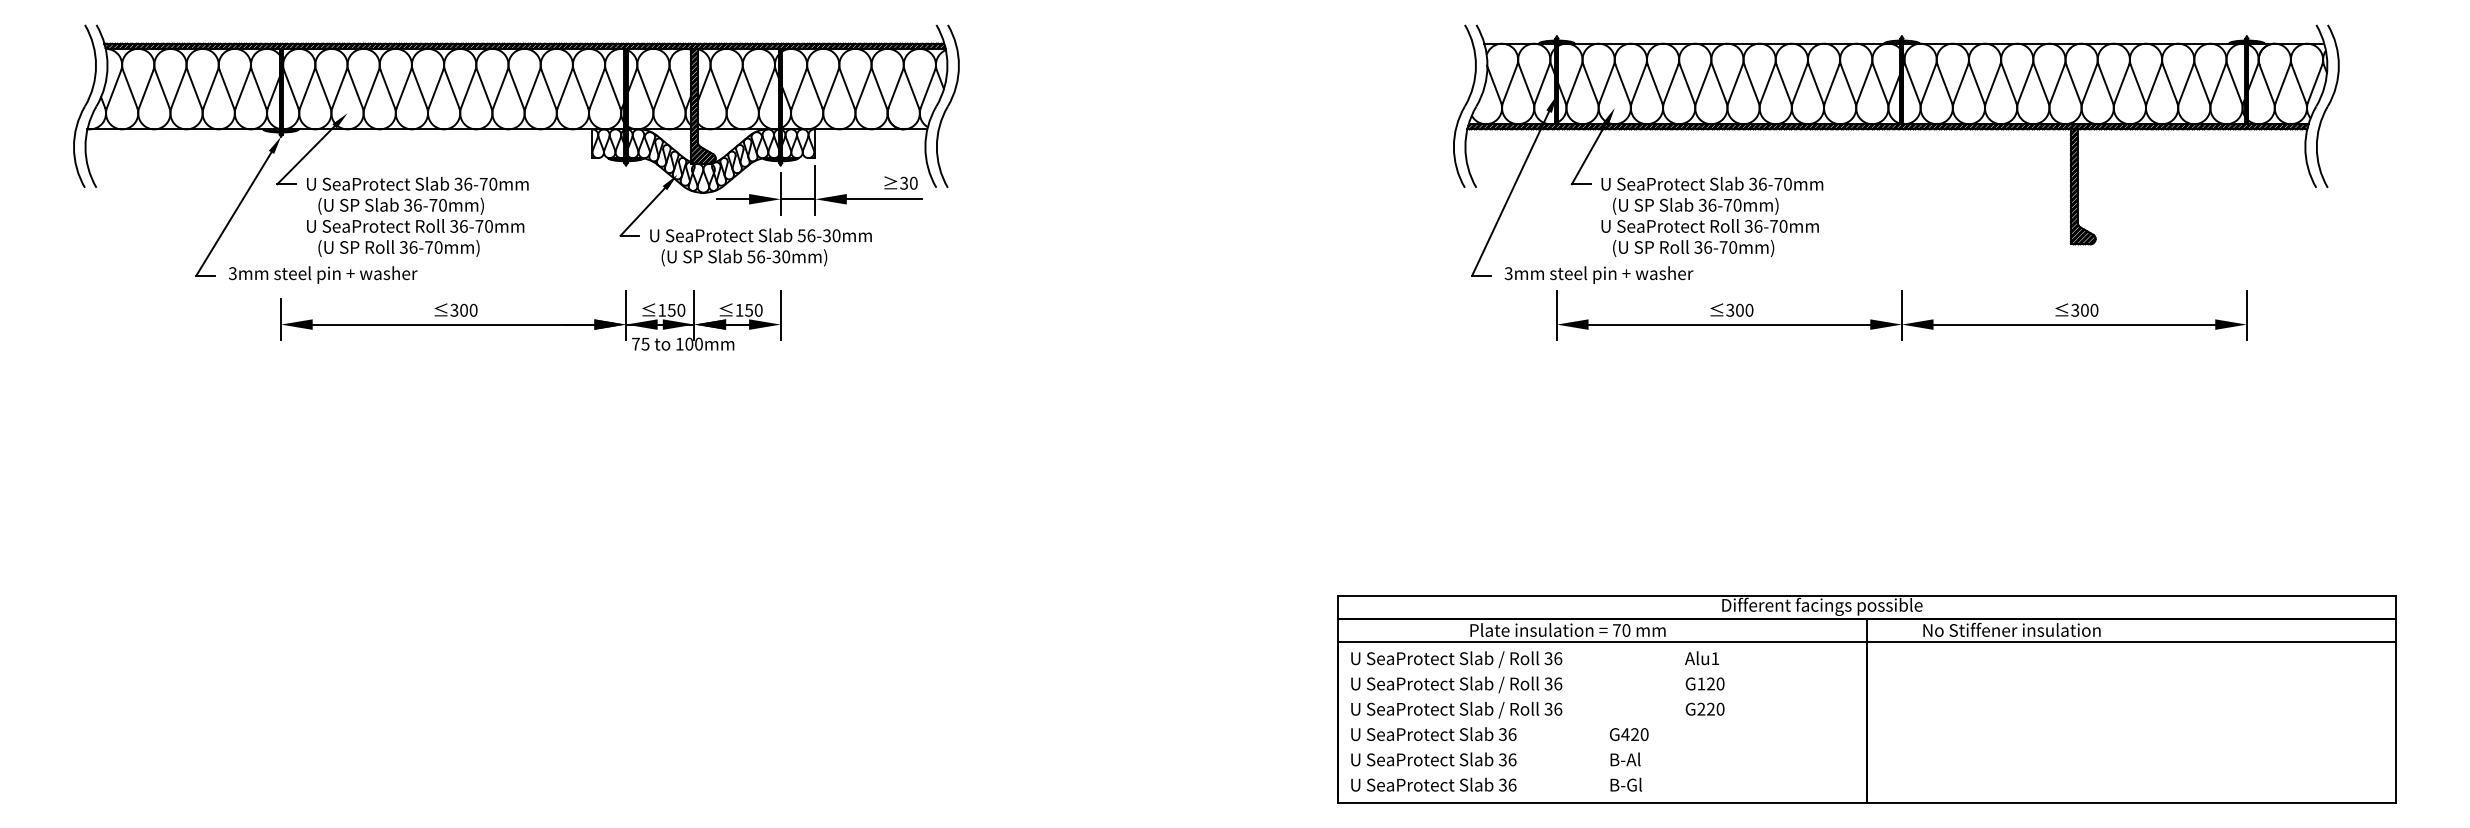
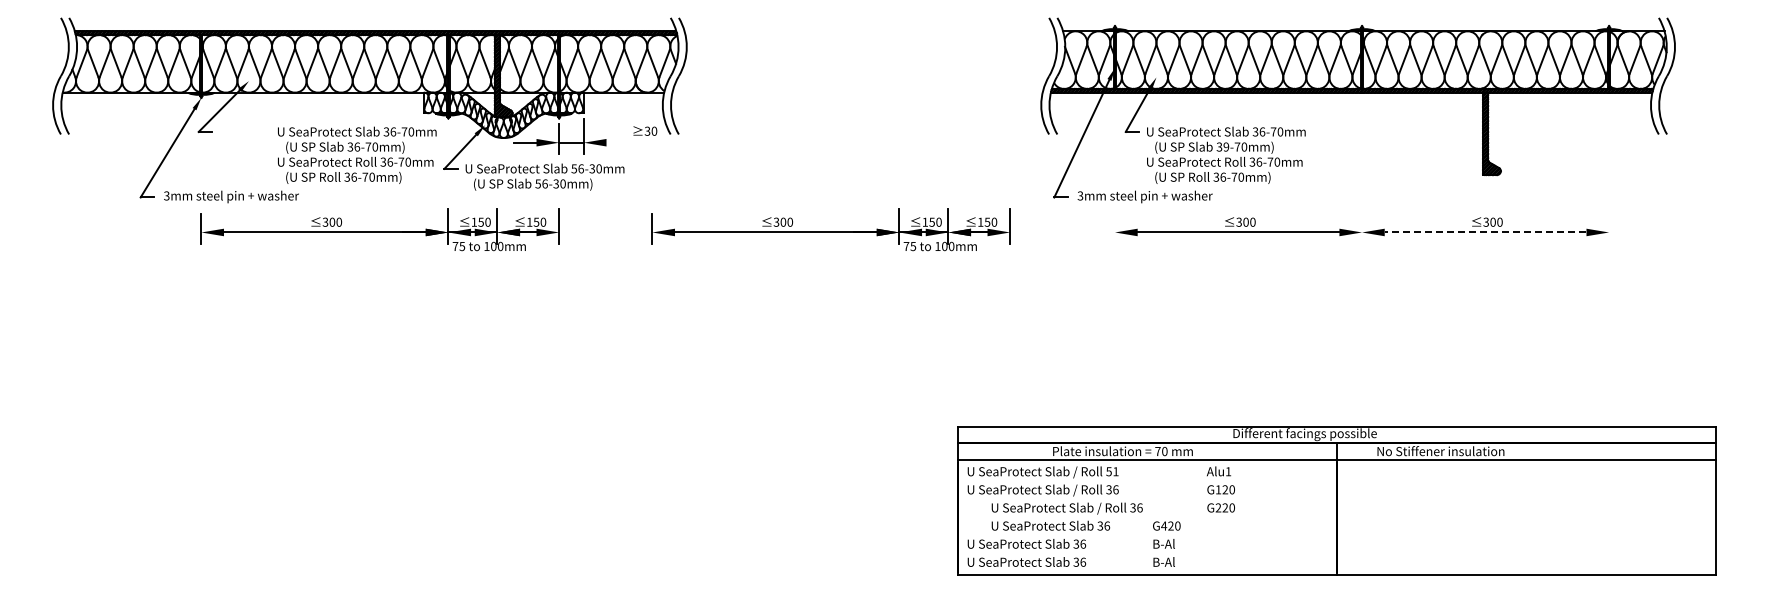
line: (884, 198) -> (633, 142), removed
text: (1712, 204) -> (1226, 146), 36-70mm) -> 39-70mm)
text: (418, 215) -> (357, 154), moved
line: (1557, 314) -> (1115, 225), removed
line: (1902, 314) -> (1362, 225), removed
line: (2247, 314) -> (1609, 225), removed
part: (1159, 320) -> (830, 229), added
line: (2074, 324) -> (1485, 232), solid -> dashed
text: (1553, 658) -> (1112, 471), 36 -> 51
text: (1455, 721) -> (1066, 516), moved
text: (1632, 784) -> (1169, 561), B-Gl -> B-Al

